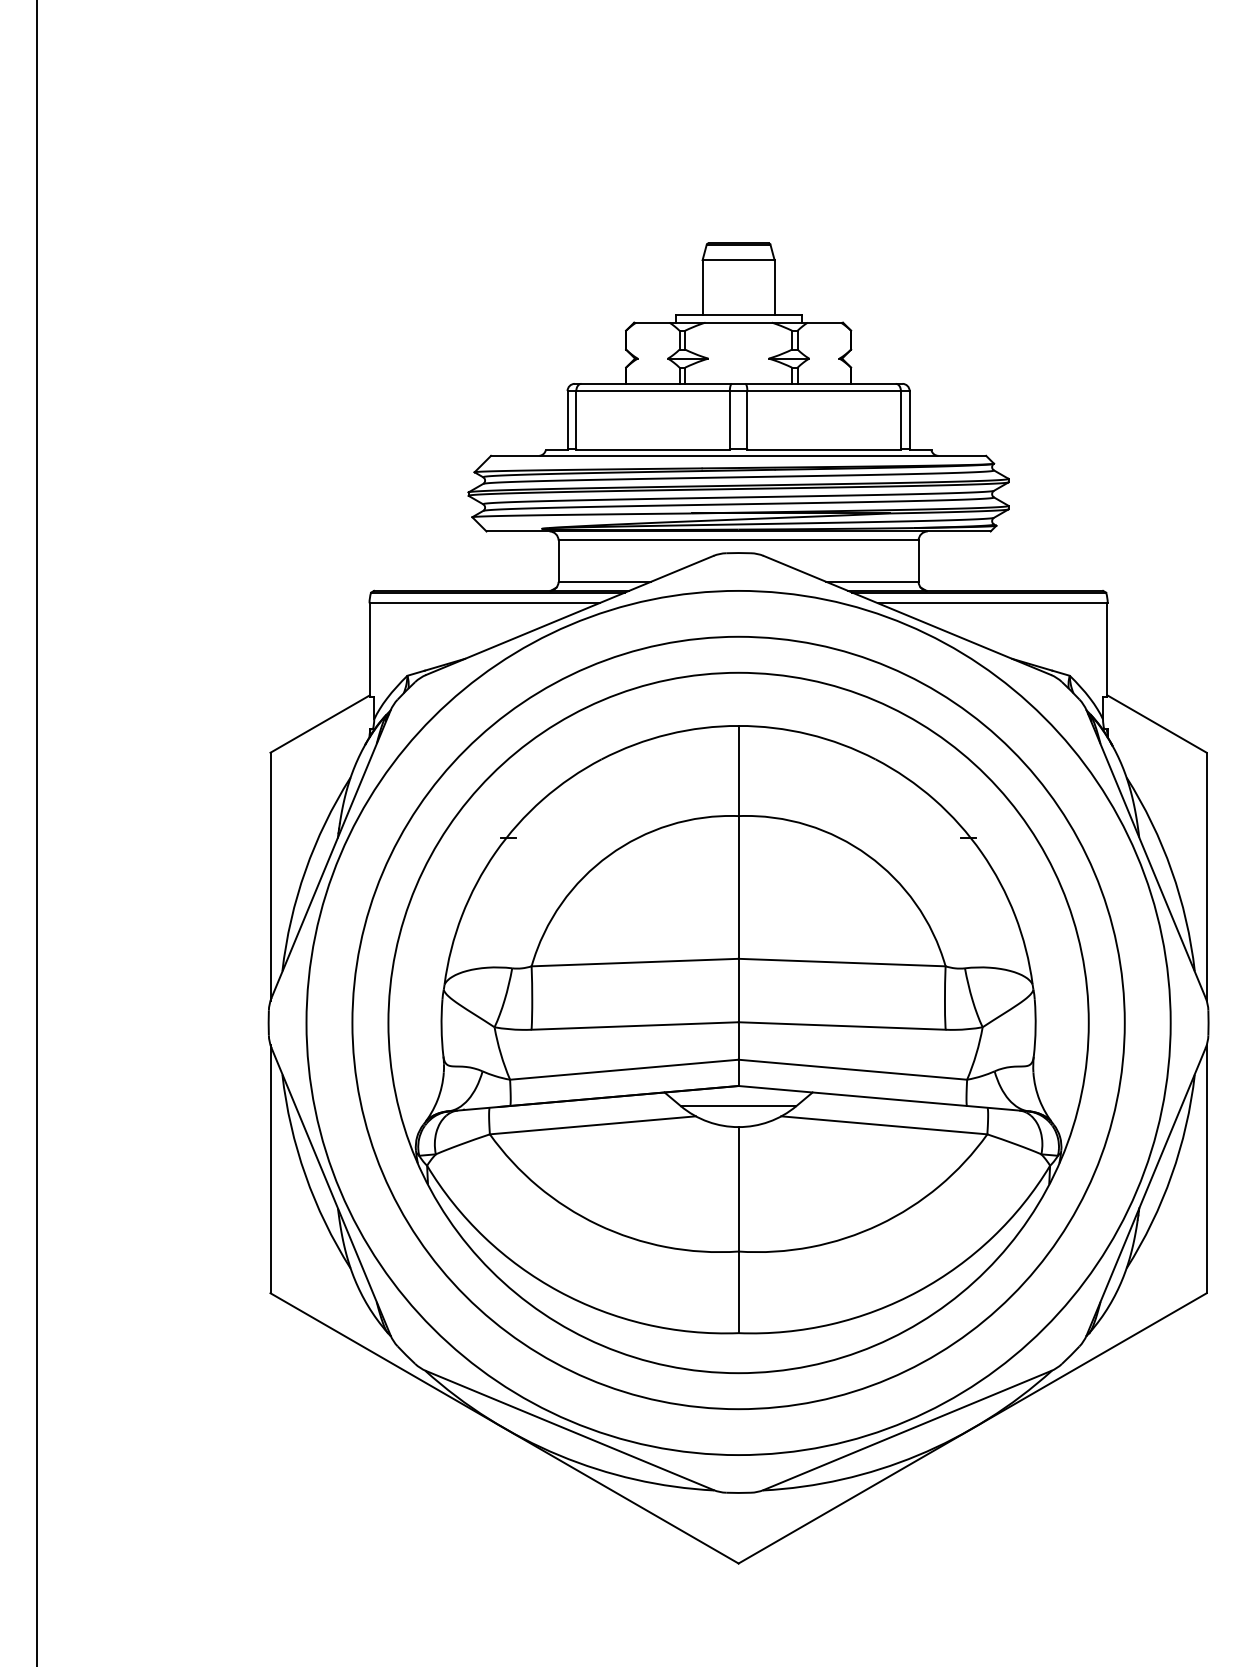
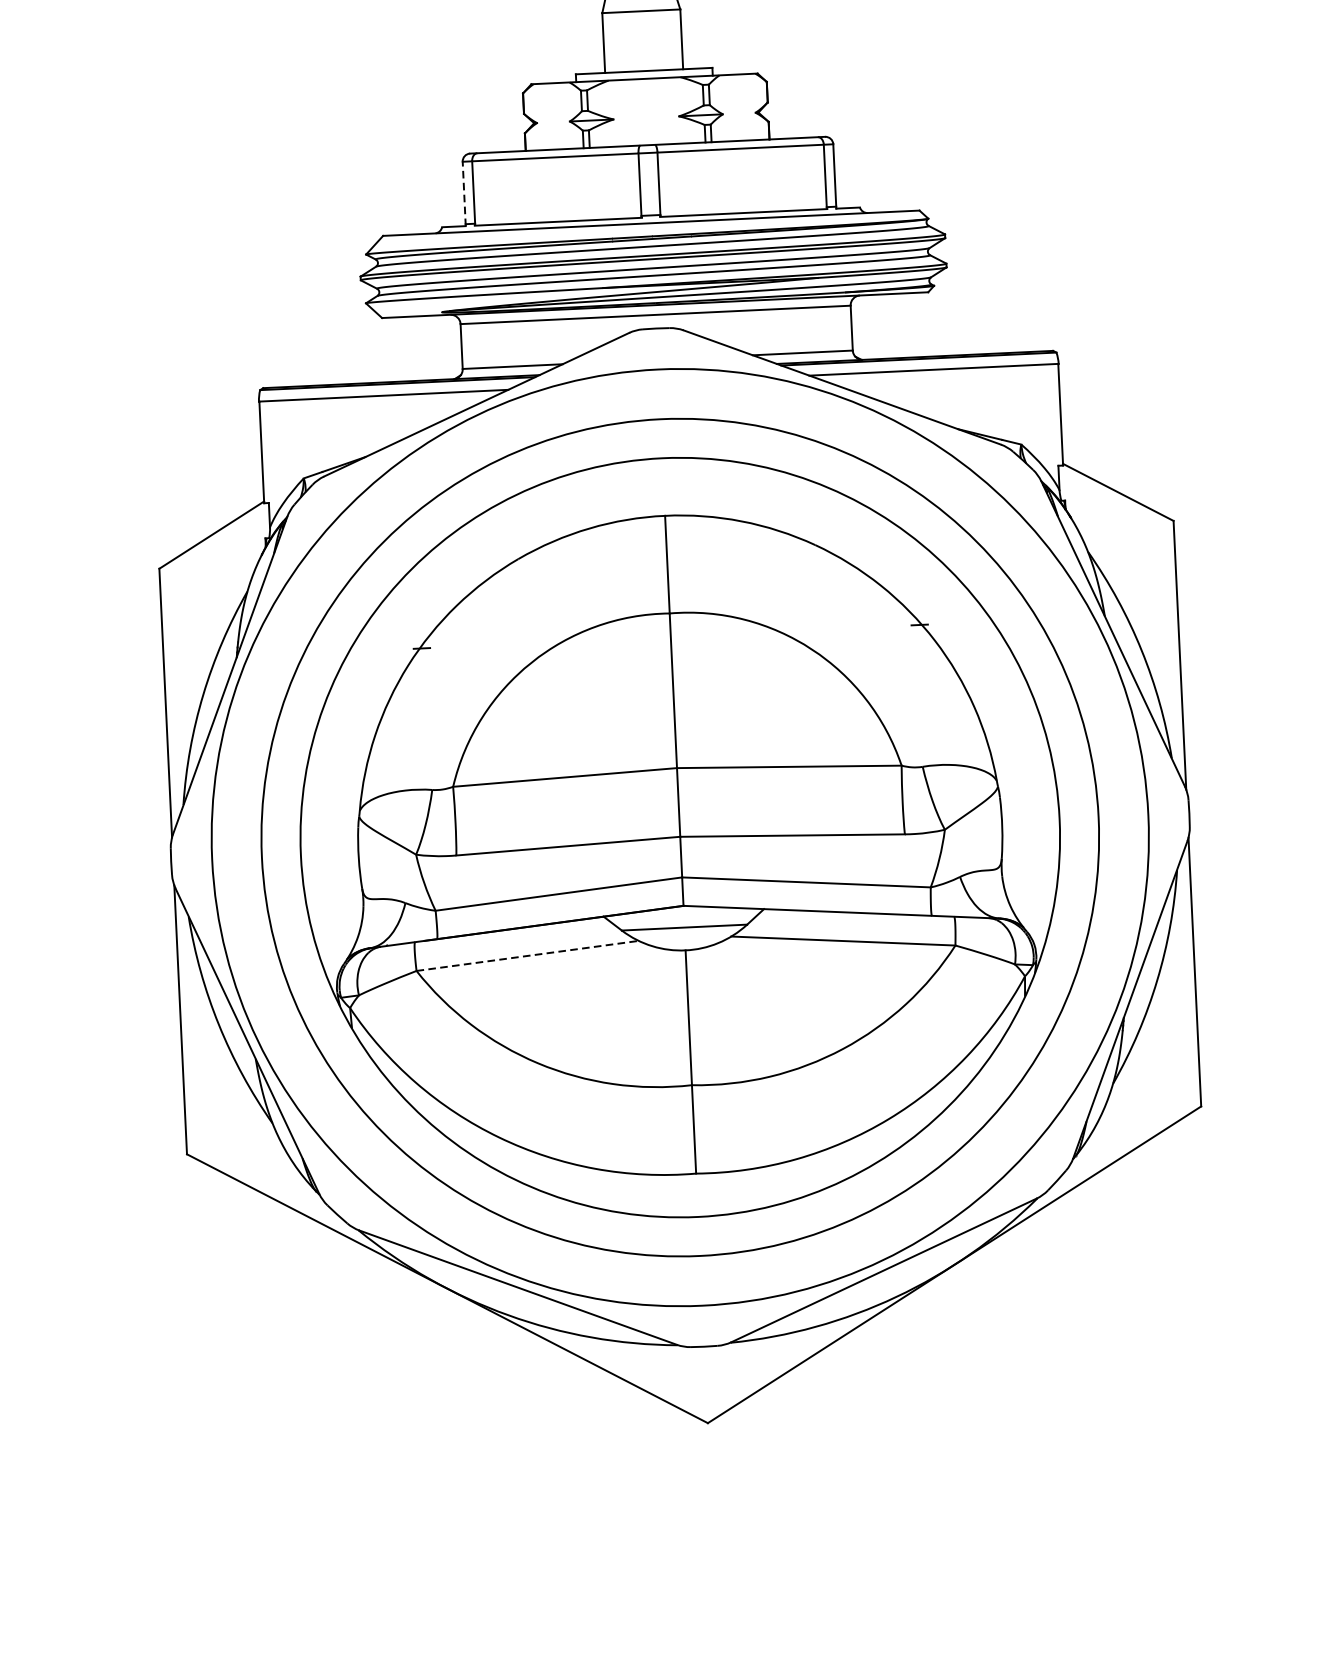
line: (567, 420) -> (464, 193), solid -> dashed
line: (593, 1125) -> (528, 956), solid -> dashed

